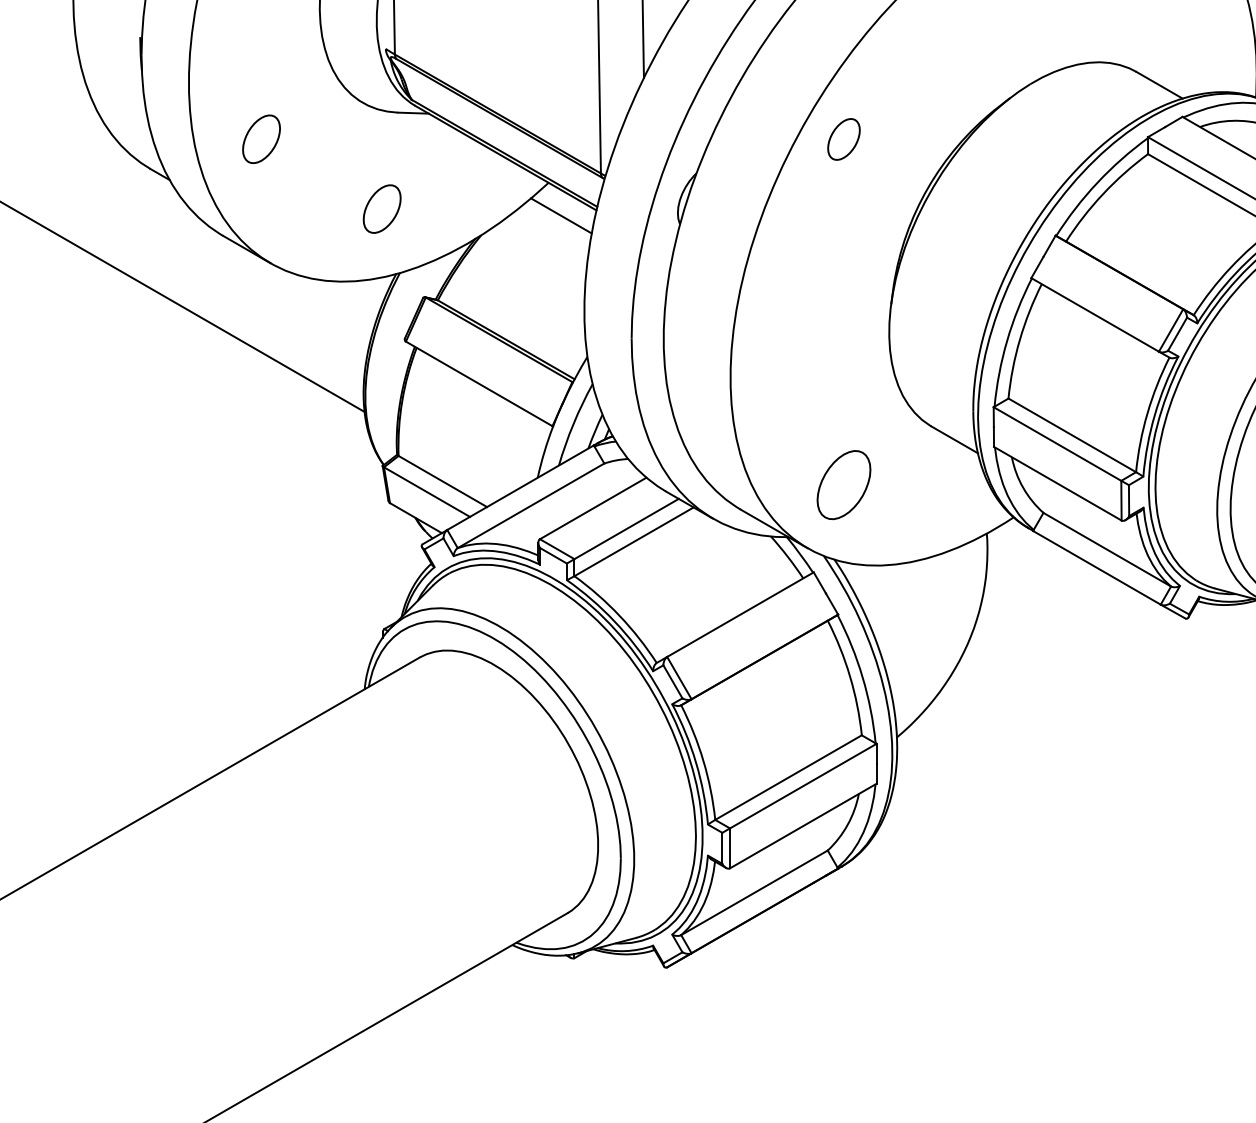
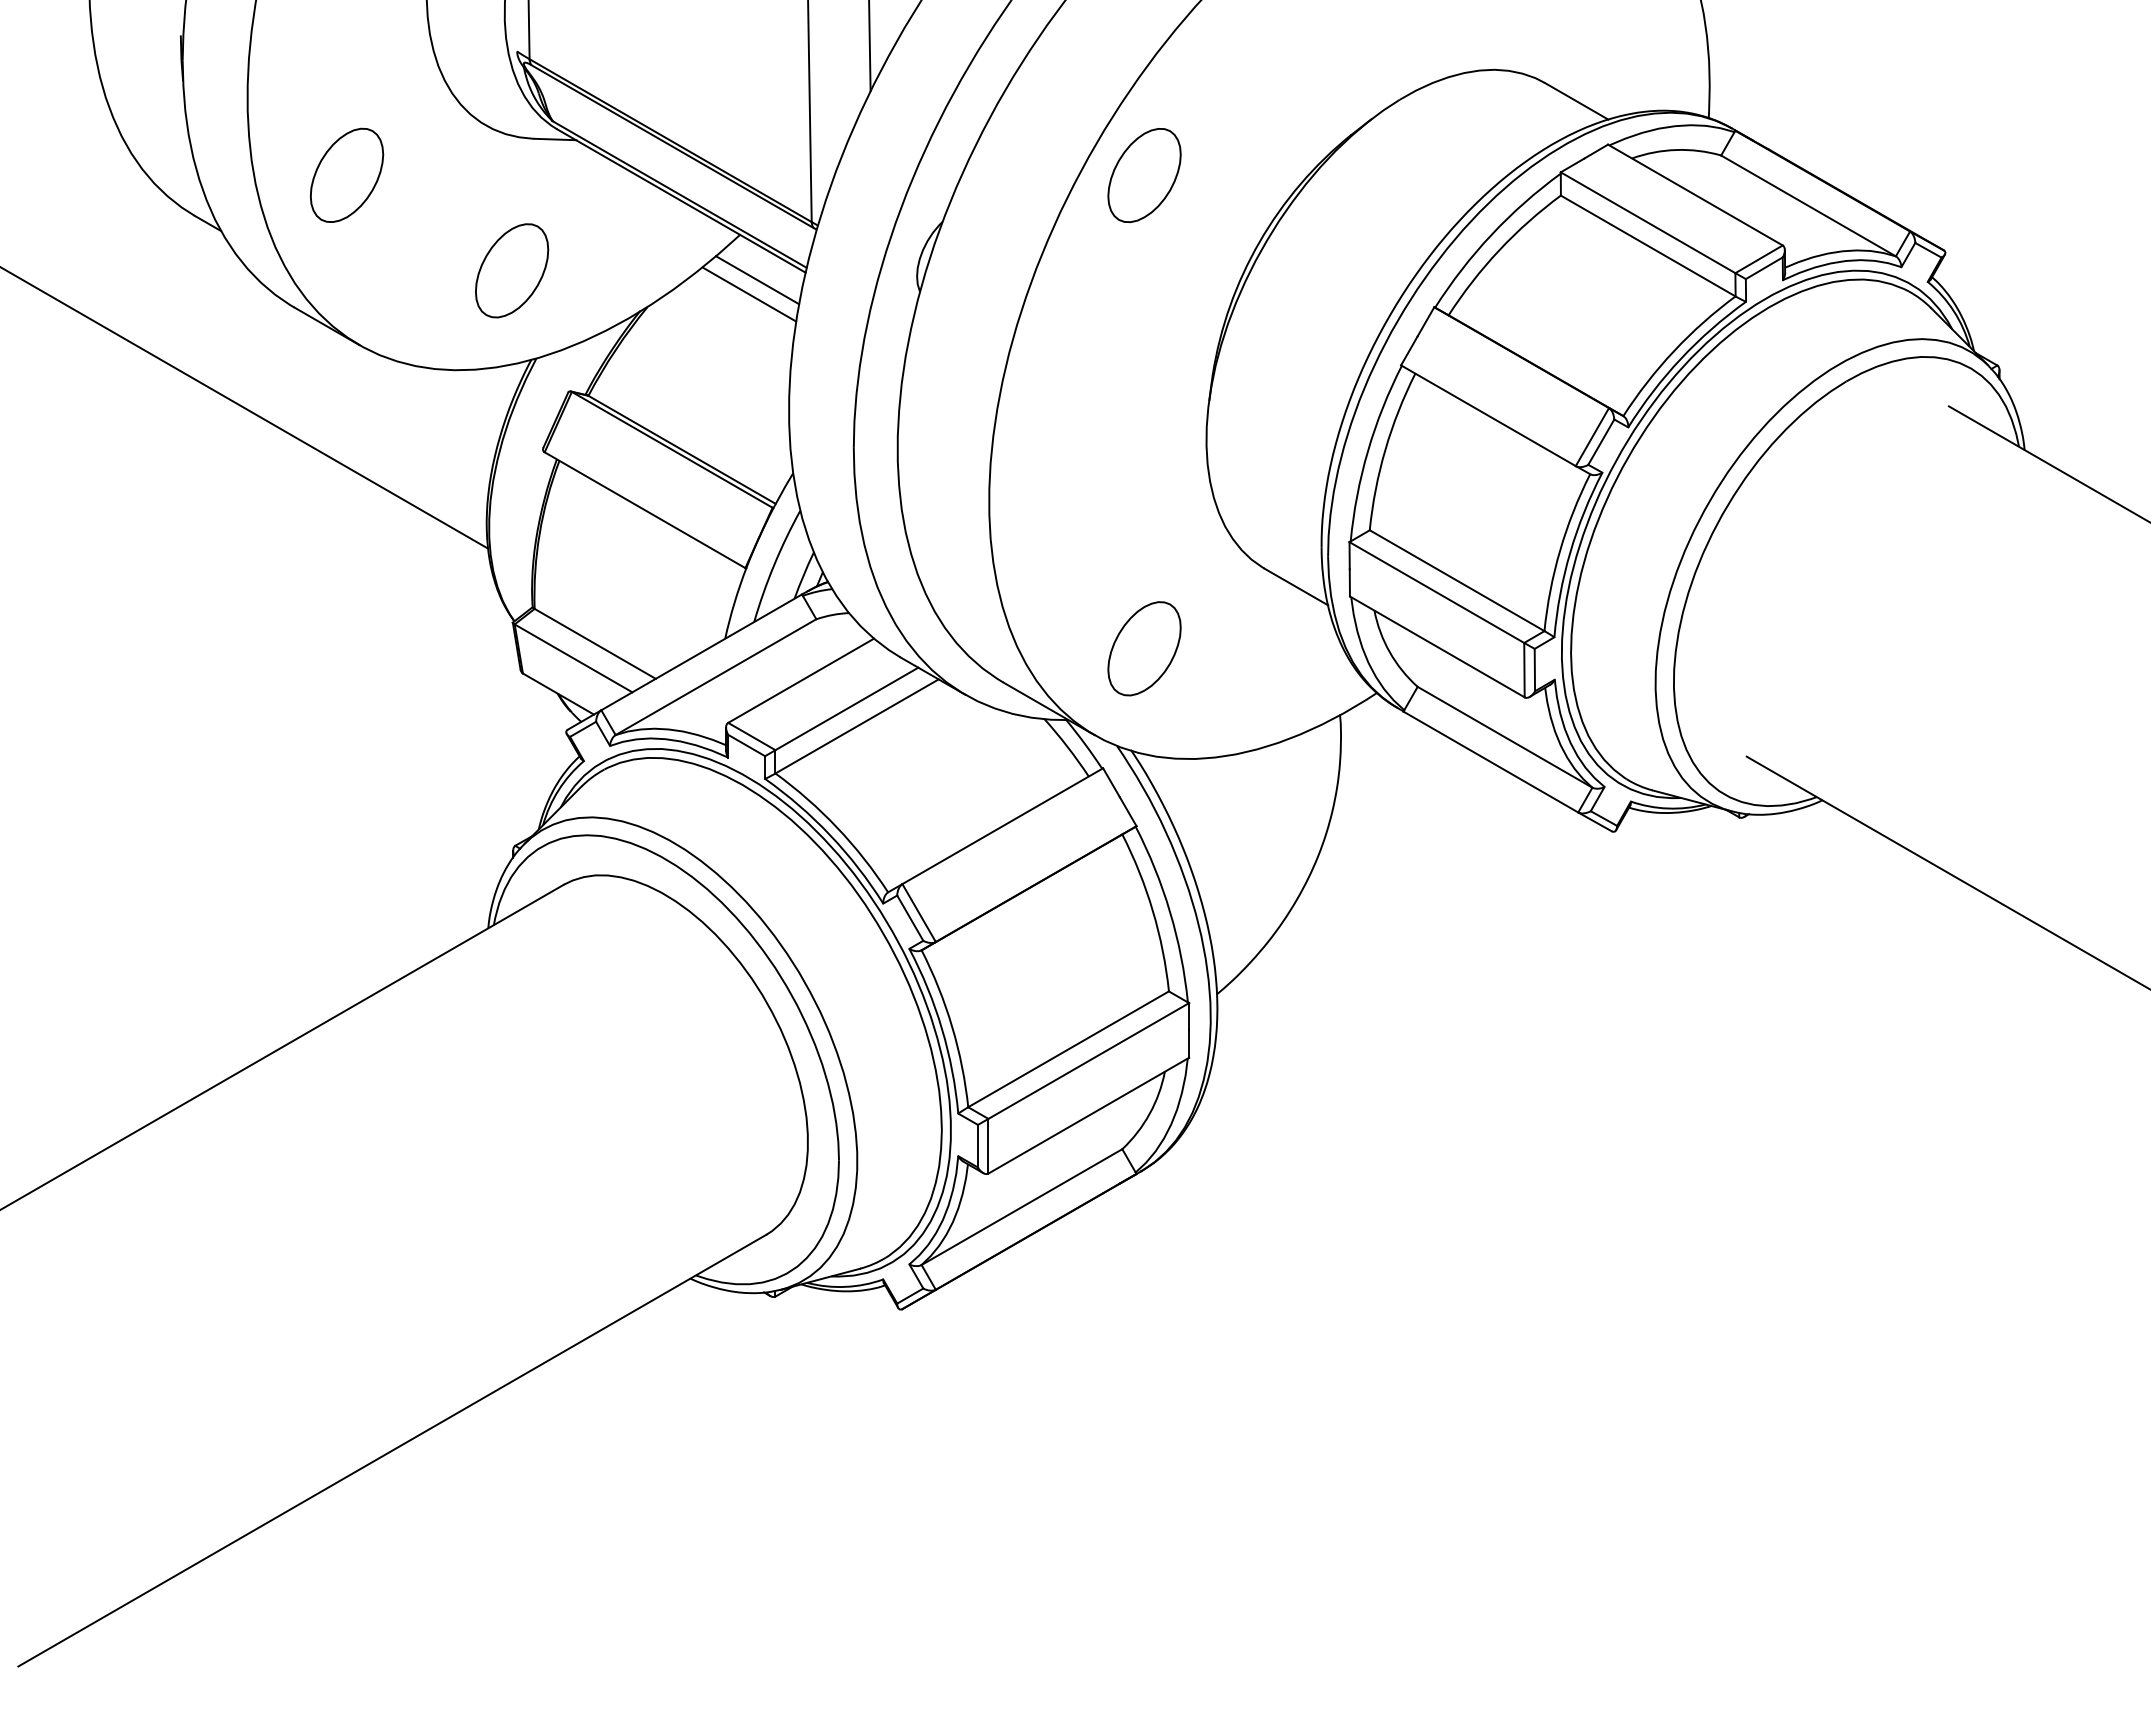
part: (261, 138) -> (346, 174), size x1.43
part: (843, 139) -> (1144, 175), size x1.67
part: (382, 208) -> (512, 270), size x1.43
line: (555, 226) -> (749, 294), added

